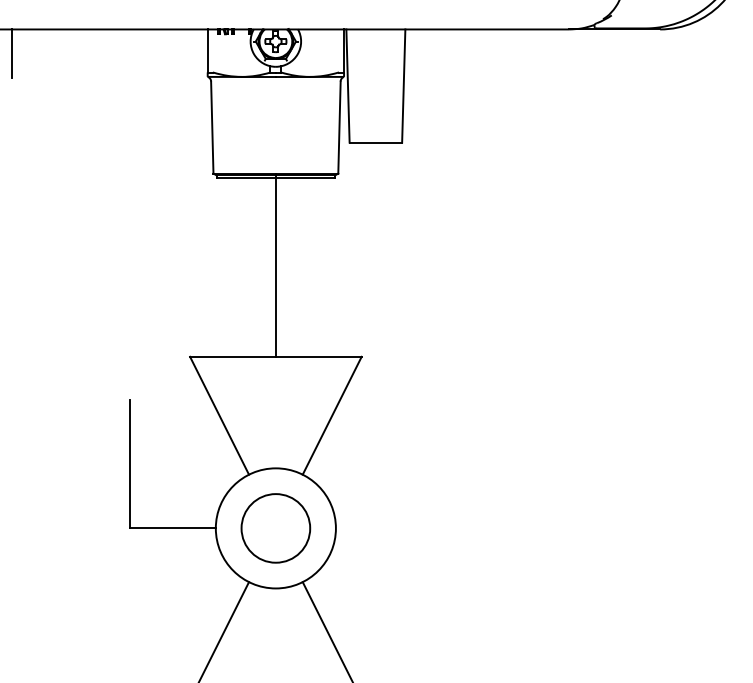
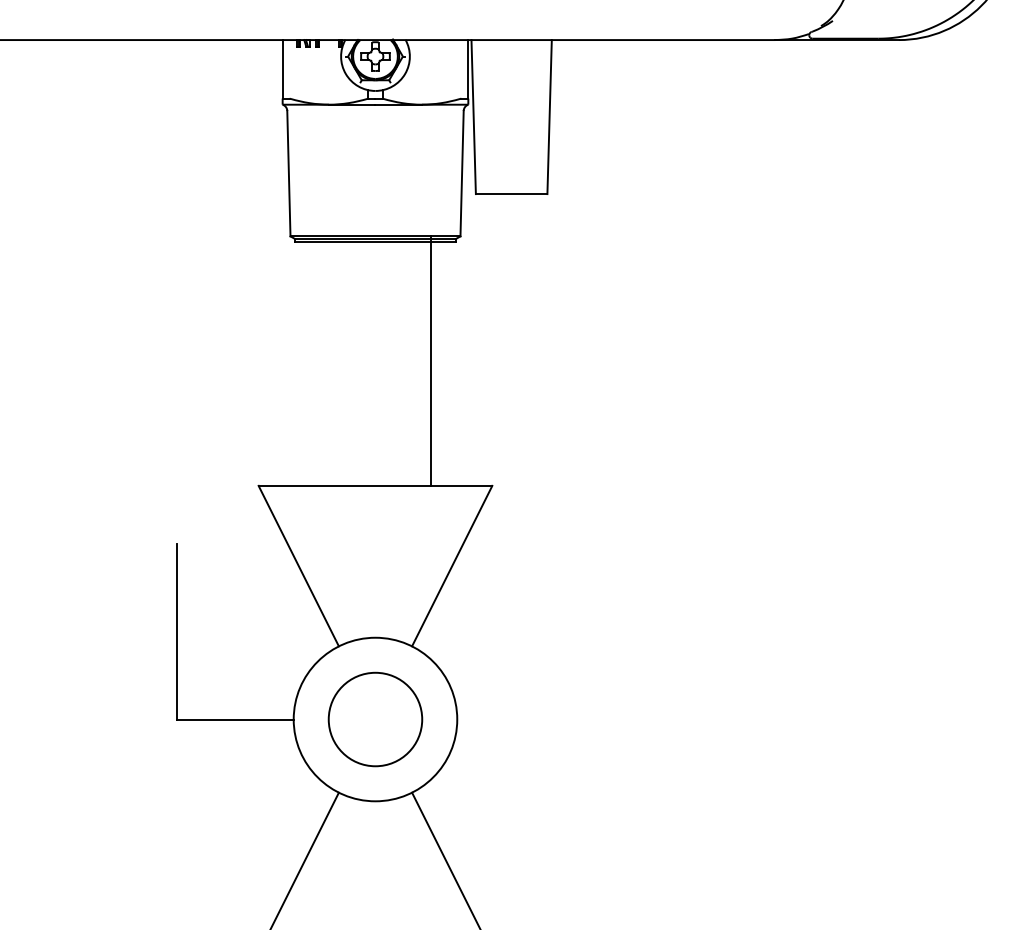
line: (12, 53) -> (16, 72), removed
line: (275, 264) -> (430, 360), moved

